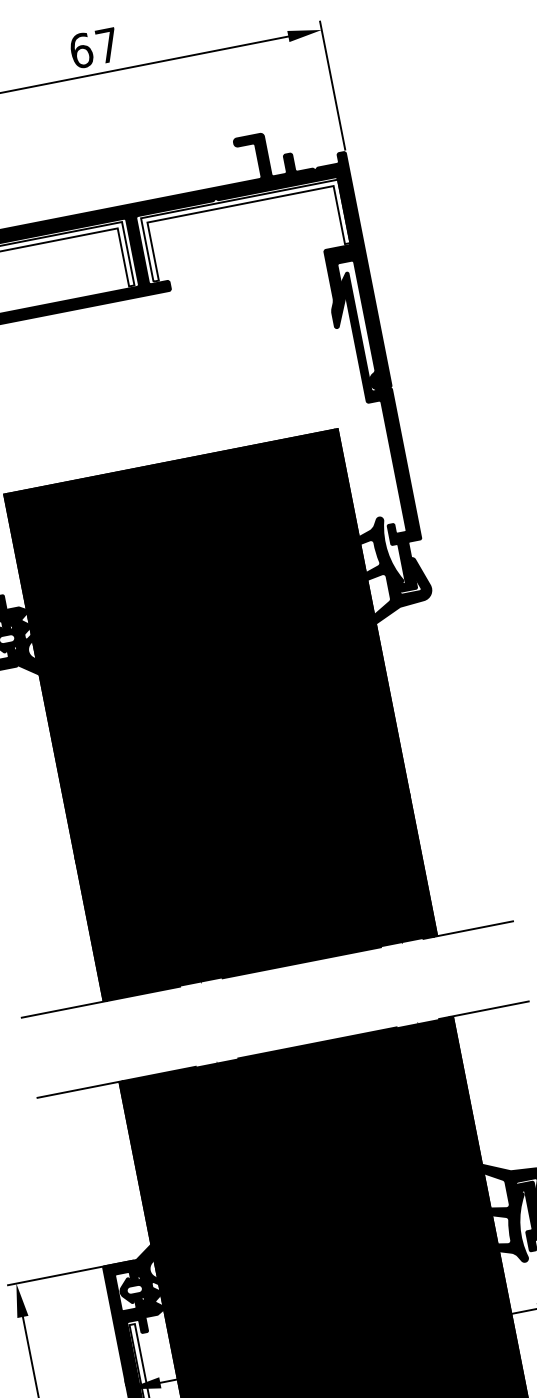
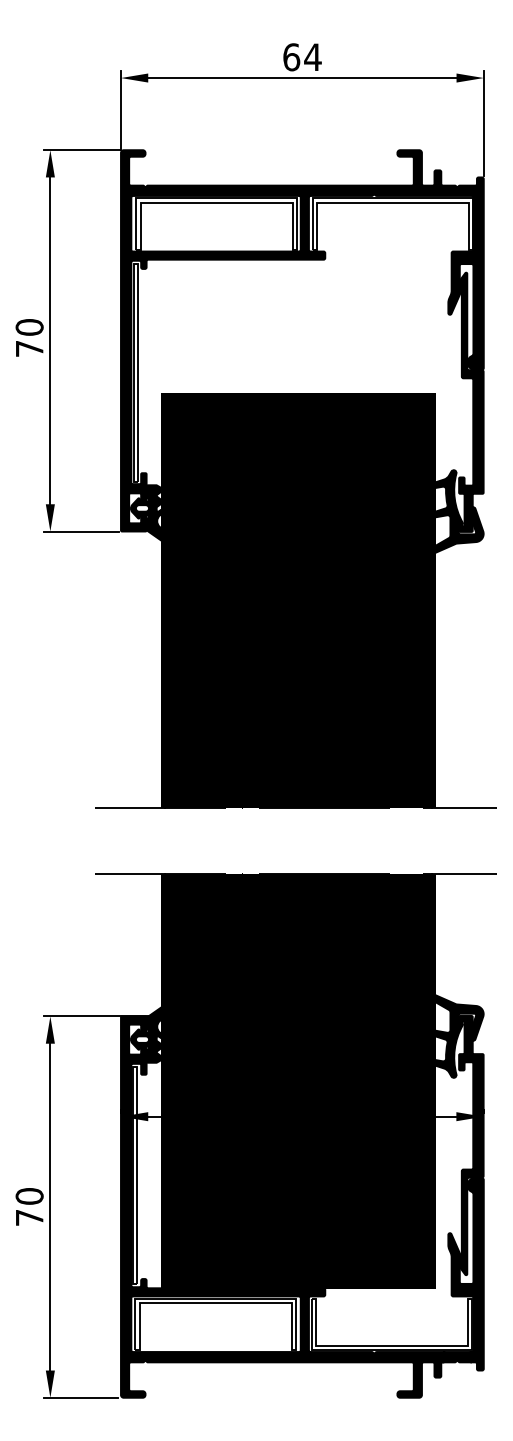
text: (106, 44) -> (312, 56), 67 -> 64

